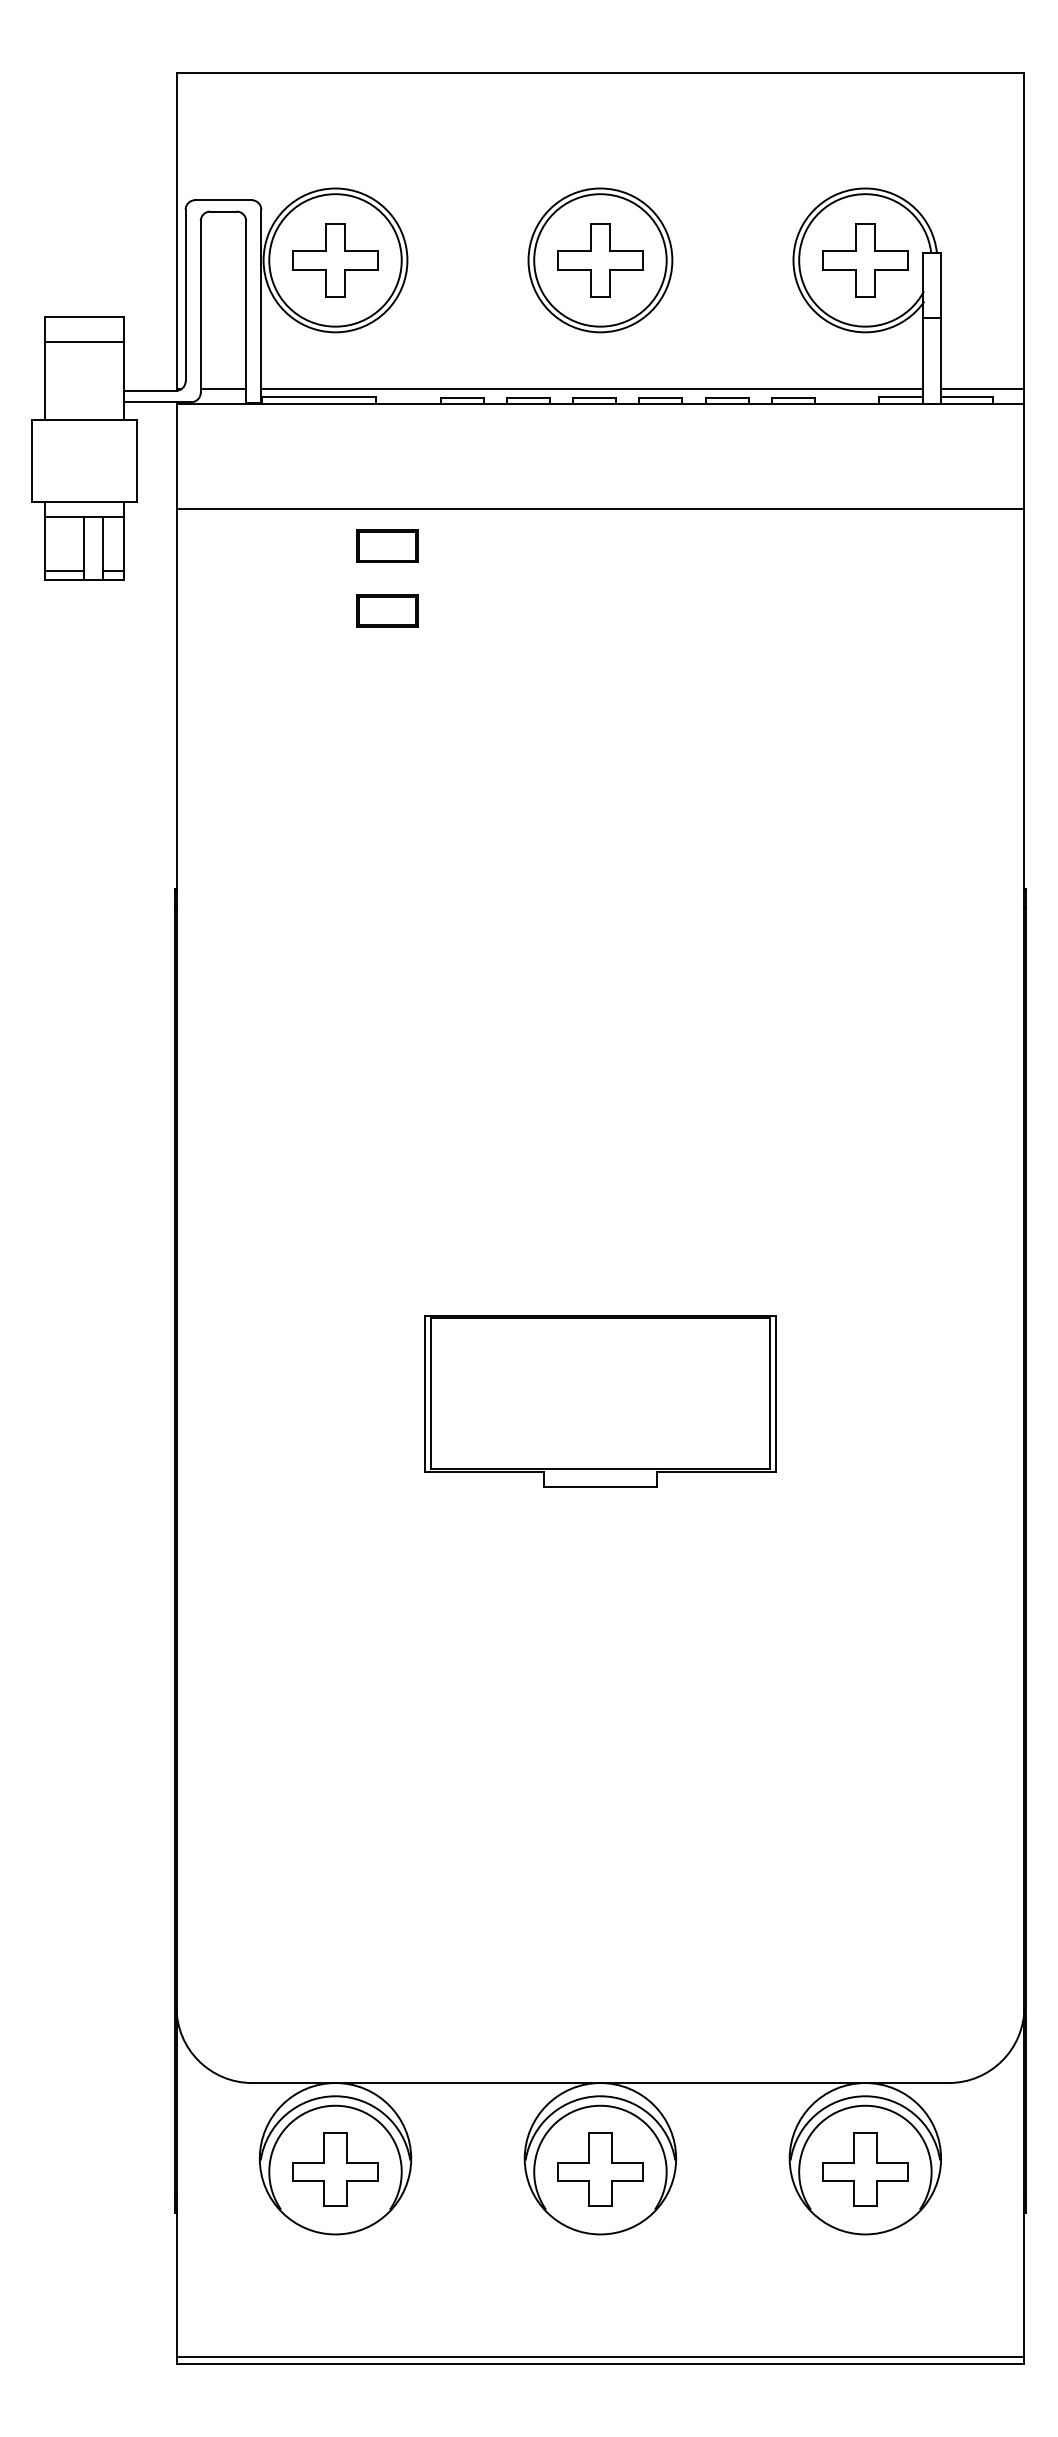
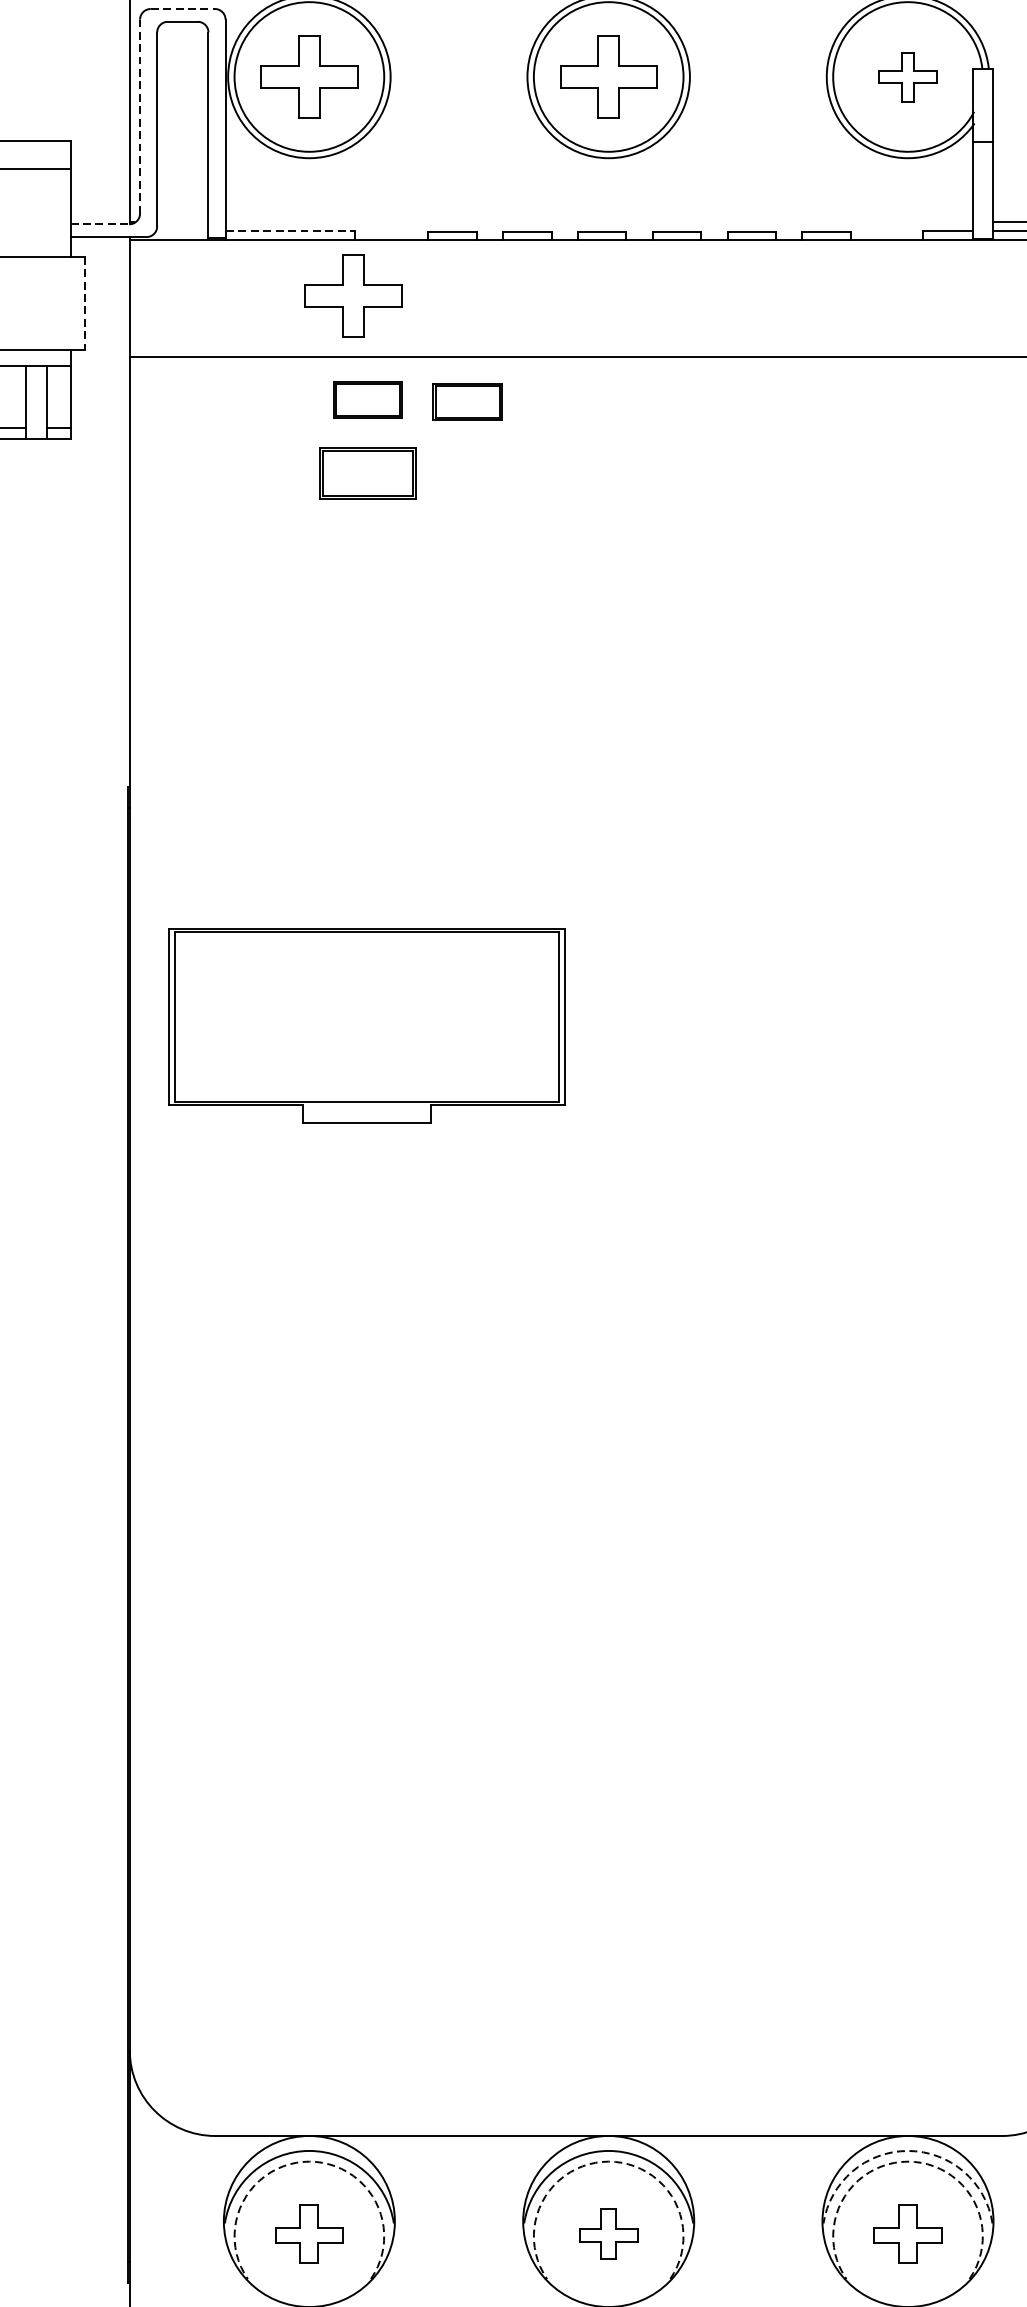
line: (223, 200) -> (182, 9), solid -> dashed
part: (865, 260) -> (908, 77), size x0.6
line: (185, 295) -> (139, 116), solid -> dashed
line: (223, 389) -> (182, 222), removed
line: (592, 389) -> (599, 222), removed
line: (150, 390) -> (100, 223), solid -> dashed
line: (319, 396) -> (291, 230), solid -> dashed
part: (374, 454) -> (353, 296), added
line: (136, 461) -> (84, 304), solid -> dashed
part: (475, 547) -> (467, 401), added
part: (387, 610) -> (368, 472), size x1.4
part: (600, 1401) -> (366, 1026), moved
arc: (865, 2096) -> (908, 2151), solid -> dashed
arc: (335, 2105) -> (309, 2161), solid -> dashed
arc: (600, 2105) -> (608, 2161), solid -> dashed
arc: (865, 2105) -> (908, 2161), solid -> dashed
part: (335, 2169) -> (309, 2233), size x0.7
part: (600, 2169) -> (608, 2233), size x0.6
part: (865, 2169) -> (908, 2233), size x0.7

